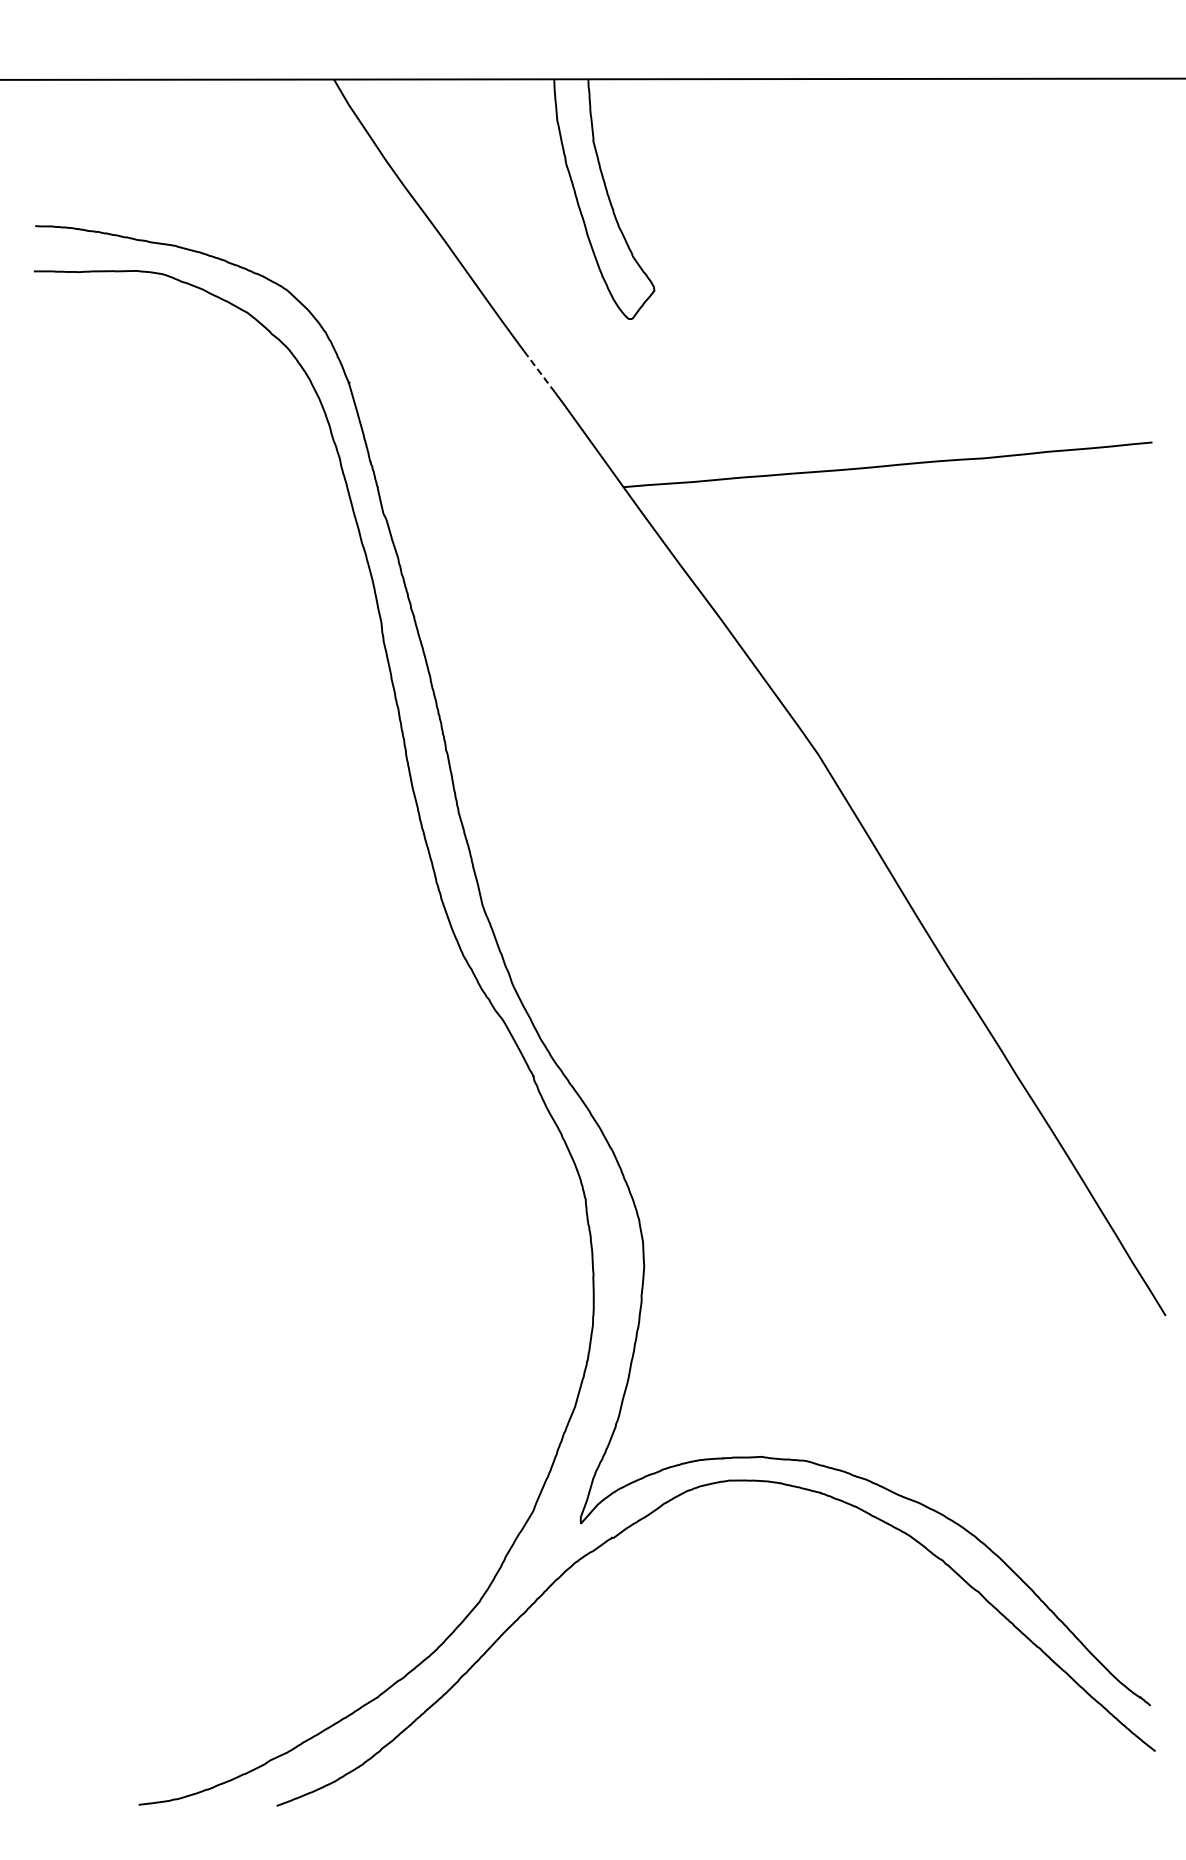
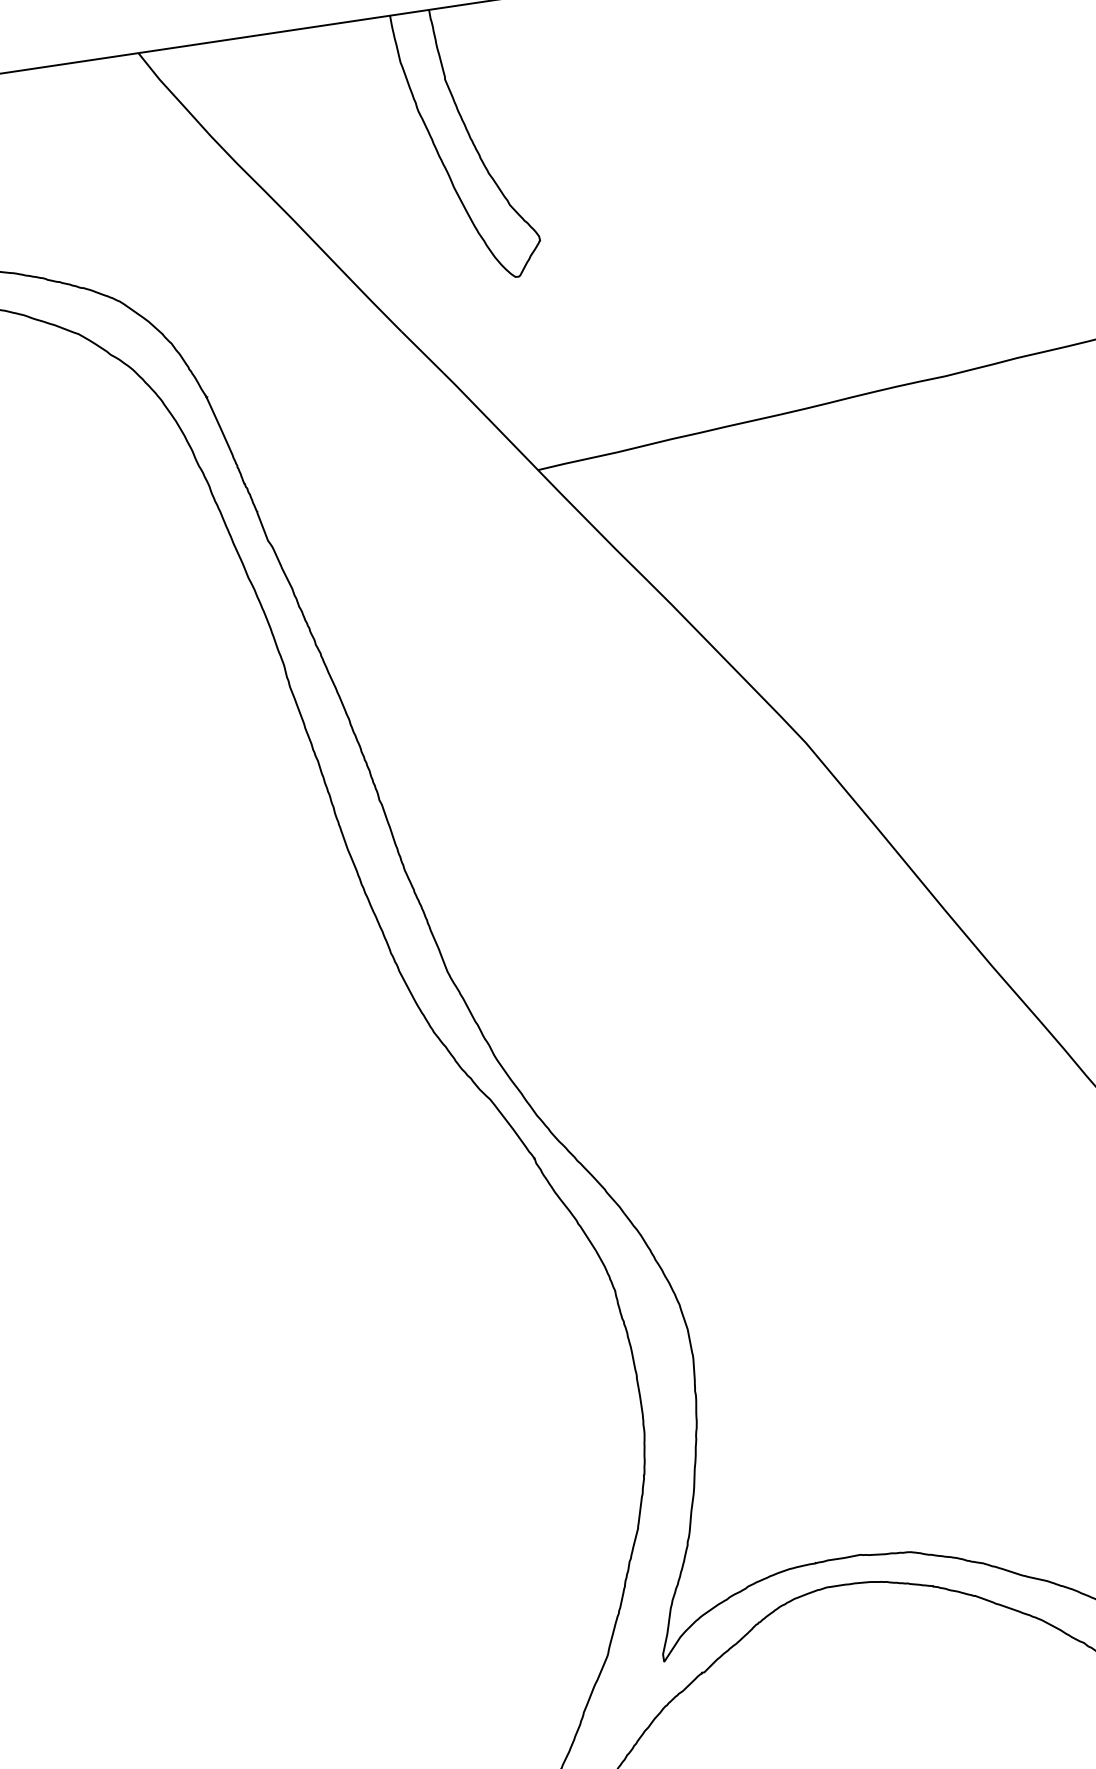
line: (539, 372) -> (422, 353), dashed -> solid

